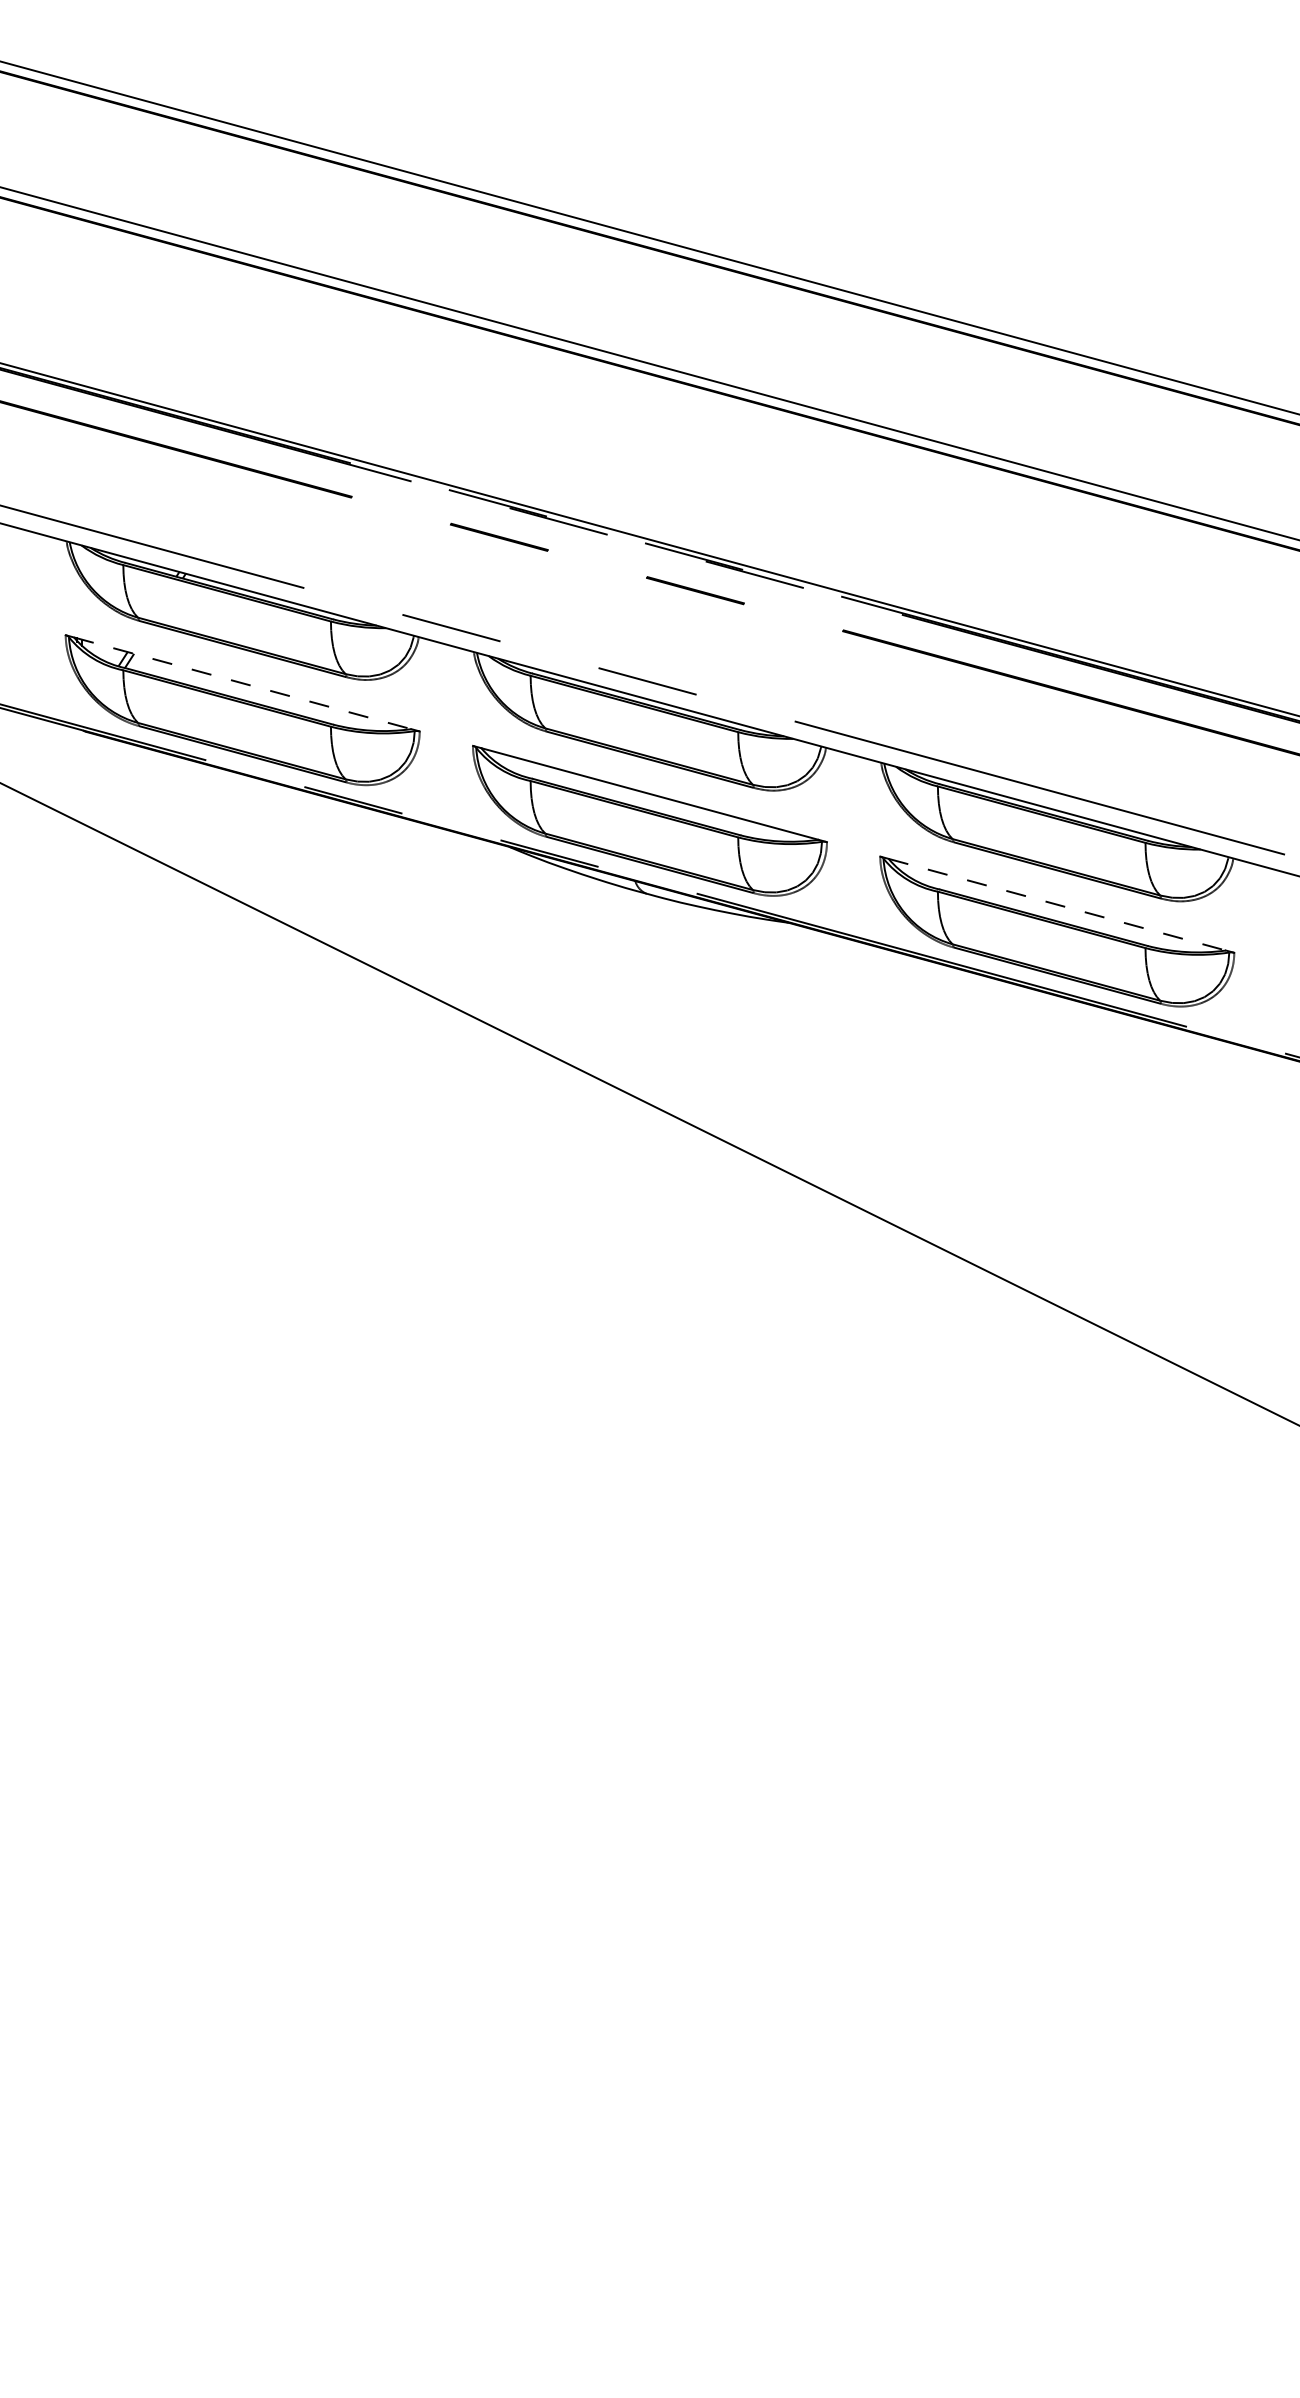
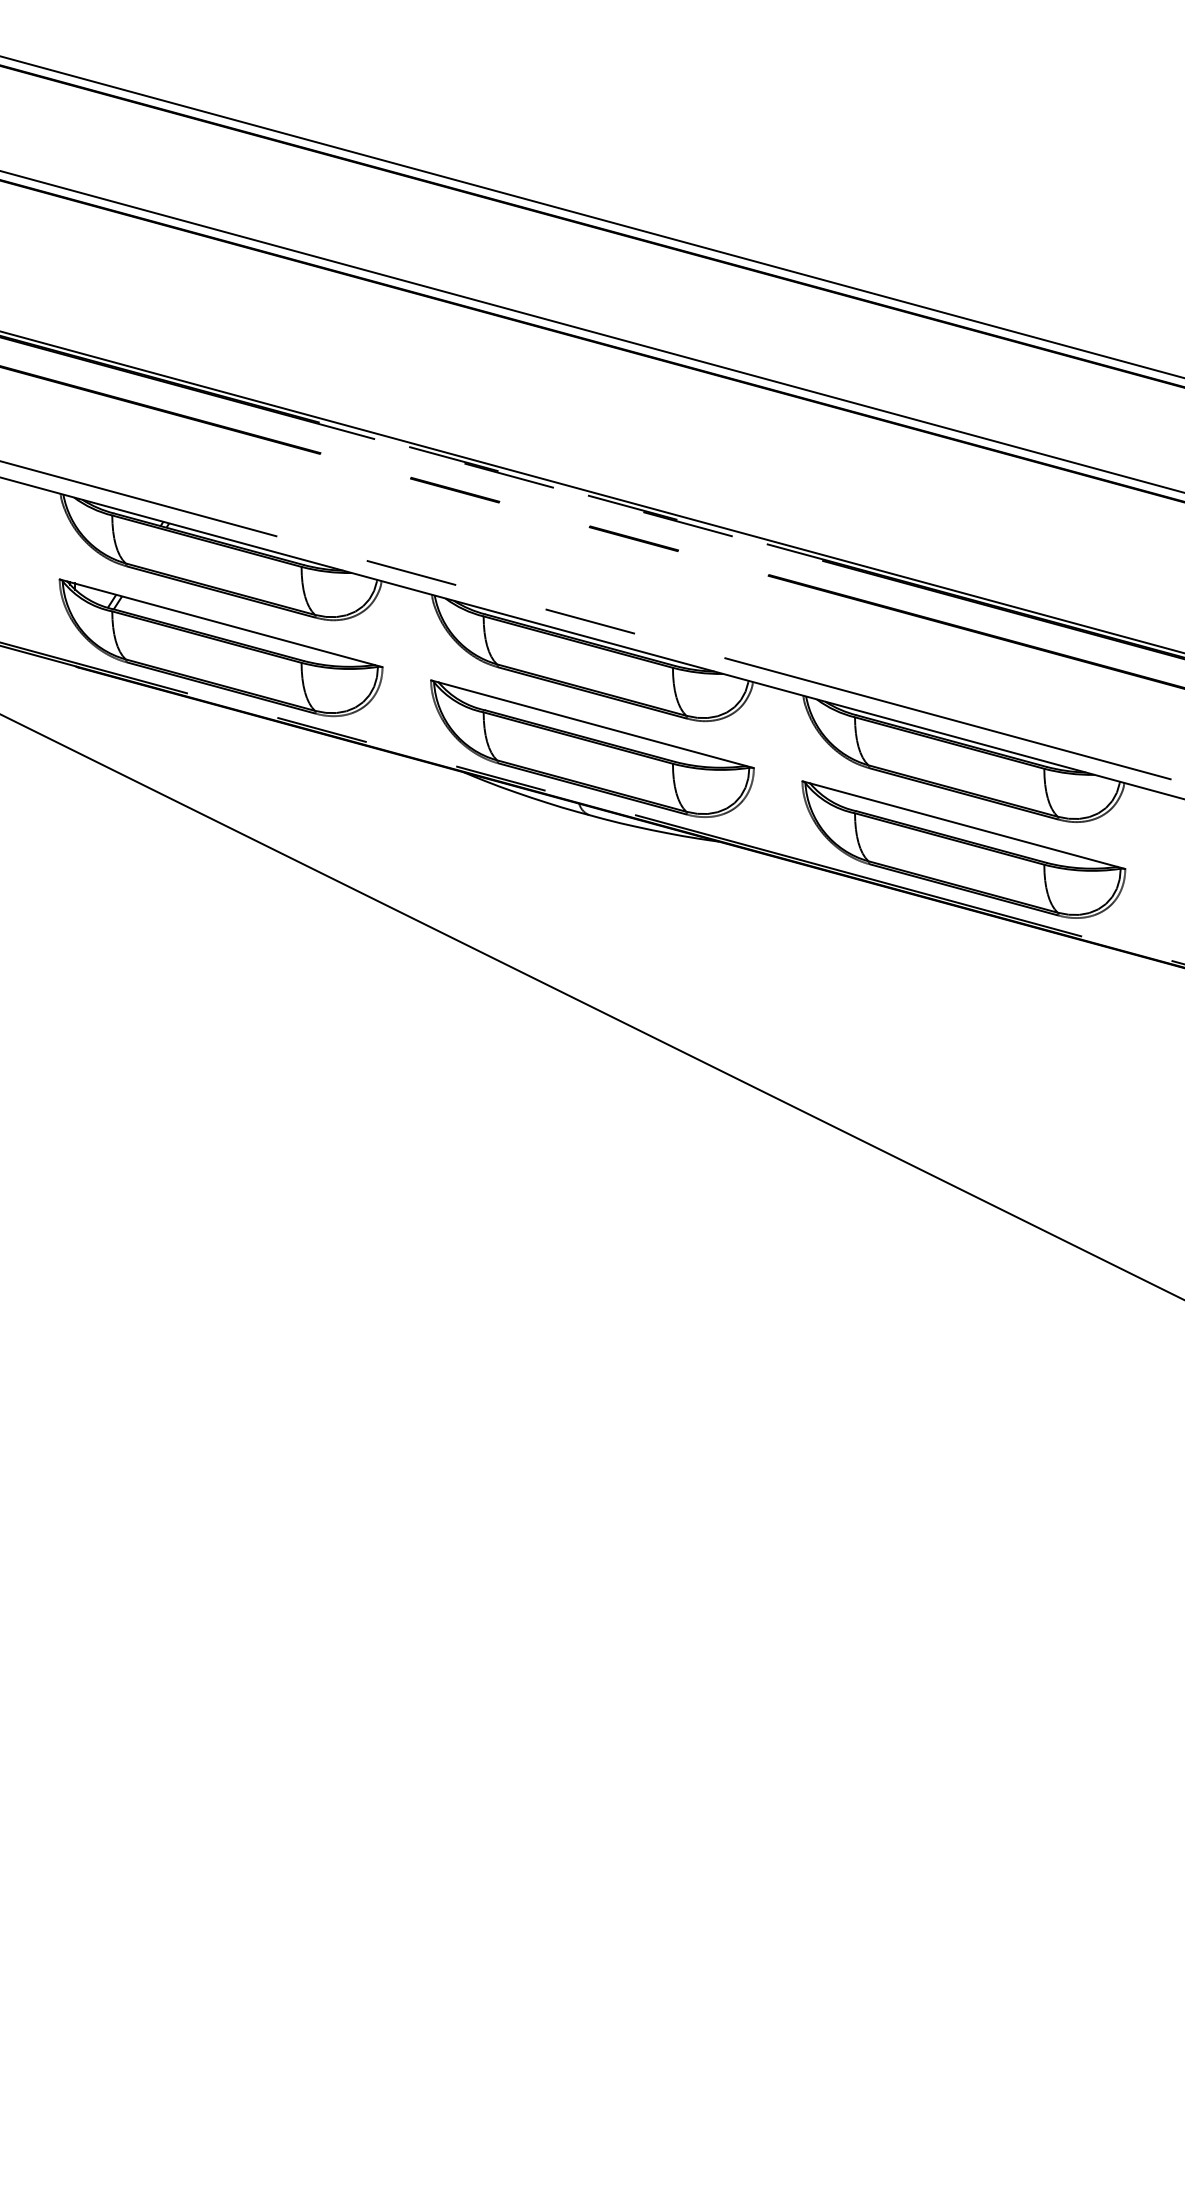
line: (243, 683) -> (221, 623), dashed -> solid
line: (1057, 905) -> (964, 825), dashed -> solid

